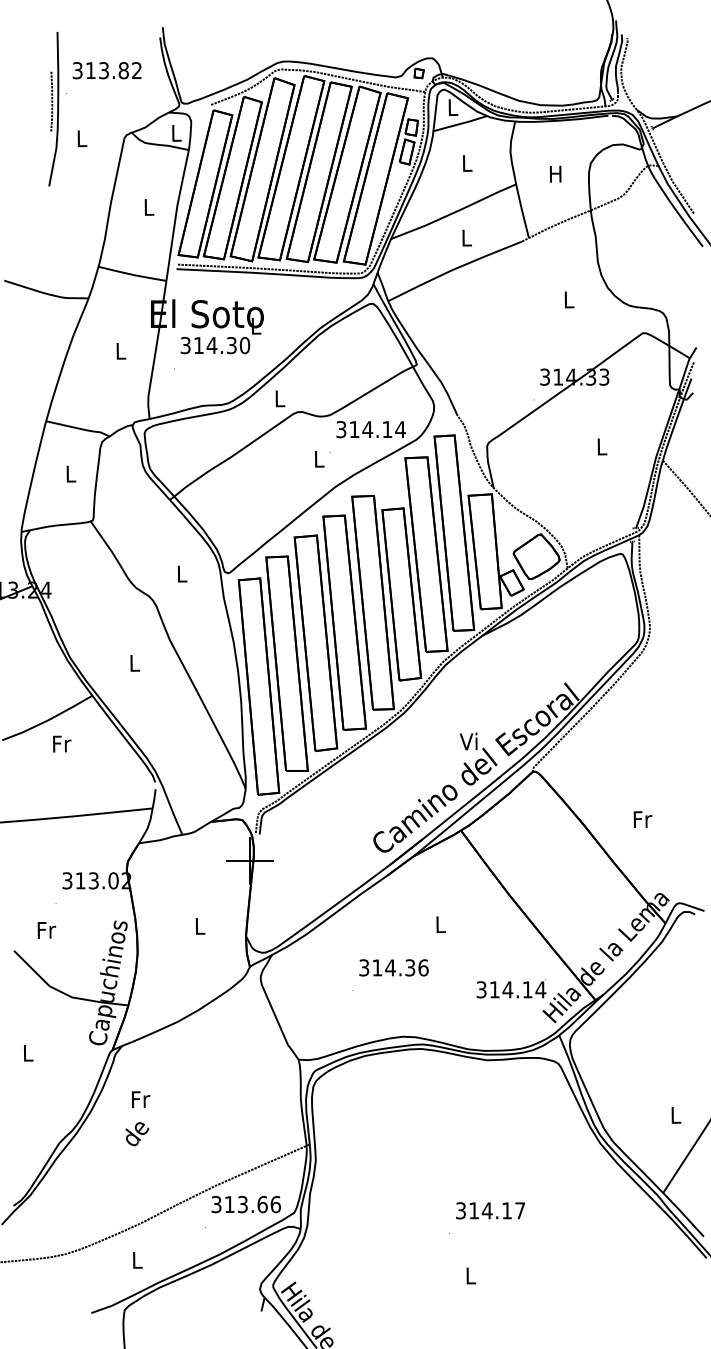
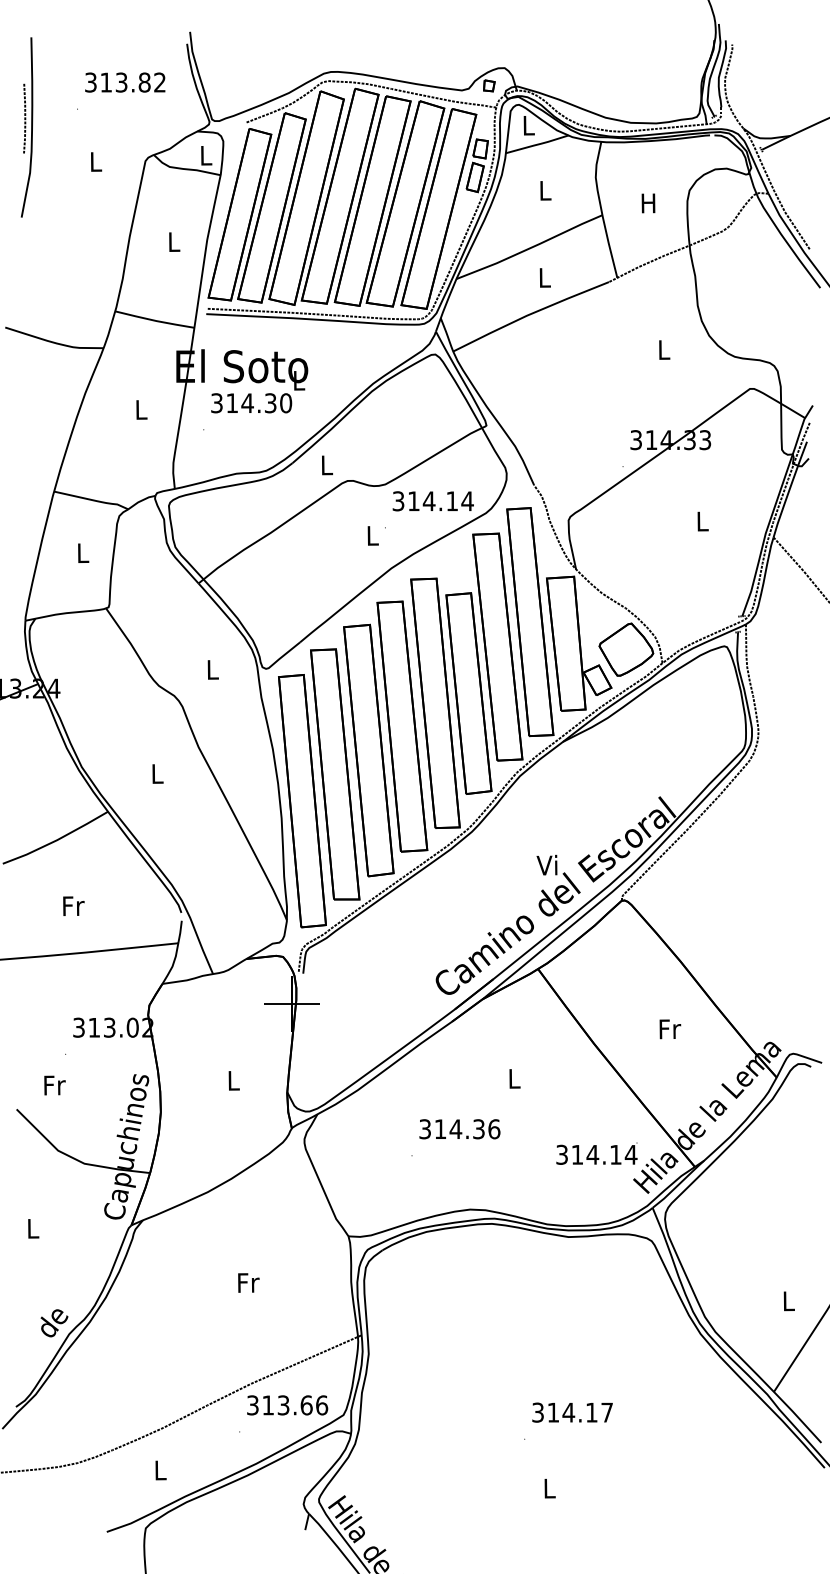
part: (53, 109) -> (26, 127), moved
text: (61, 743) -> (73, 905), moved
text: (643, 819) -> (670, 1029), moved
text: (140, 1099) -> (248, 1282), moved
text: (137, 1134) -> (54, 1323), moved

